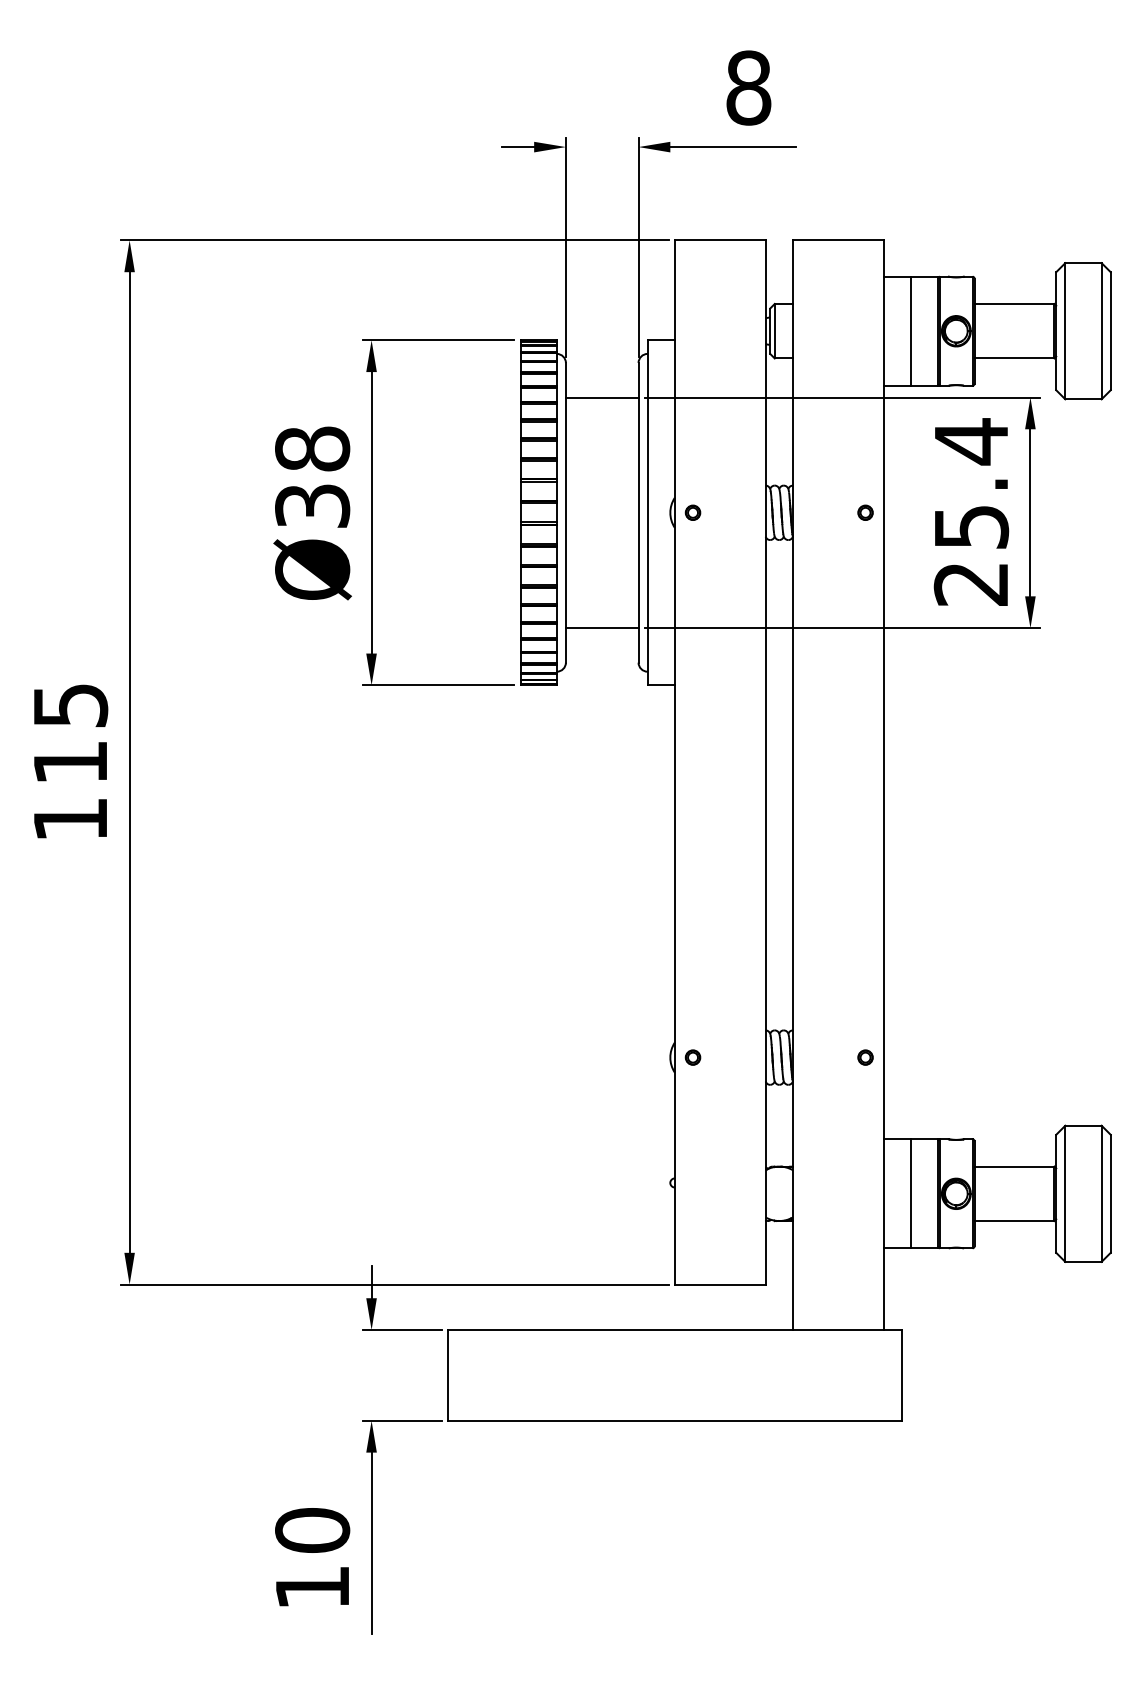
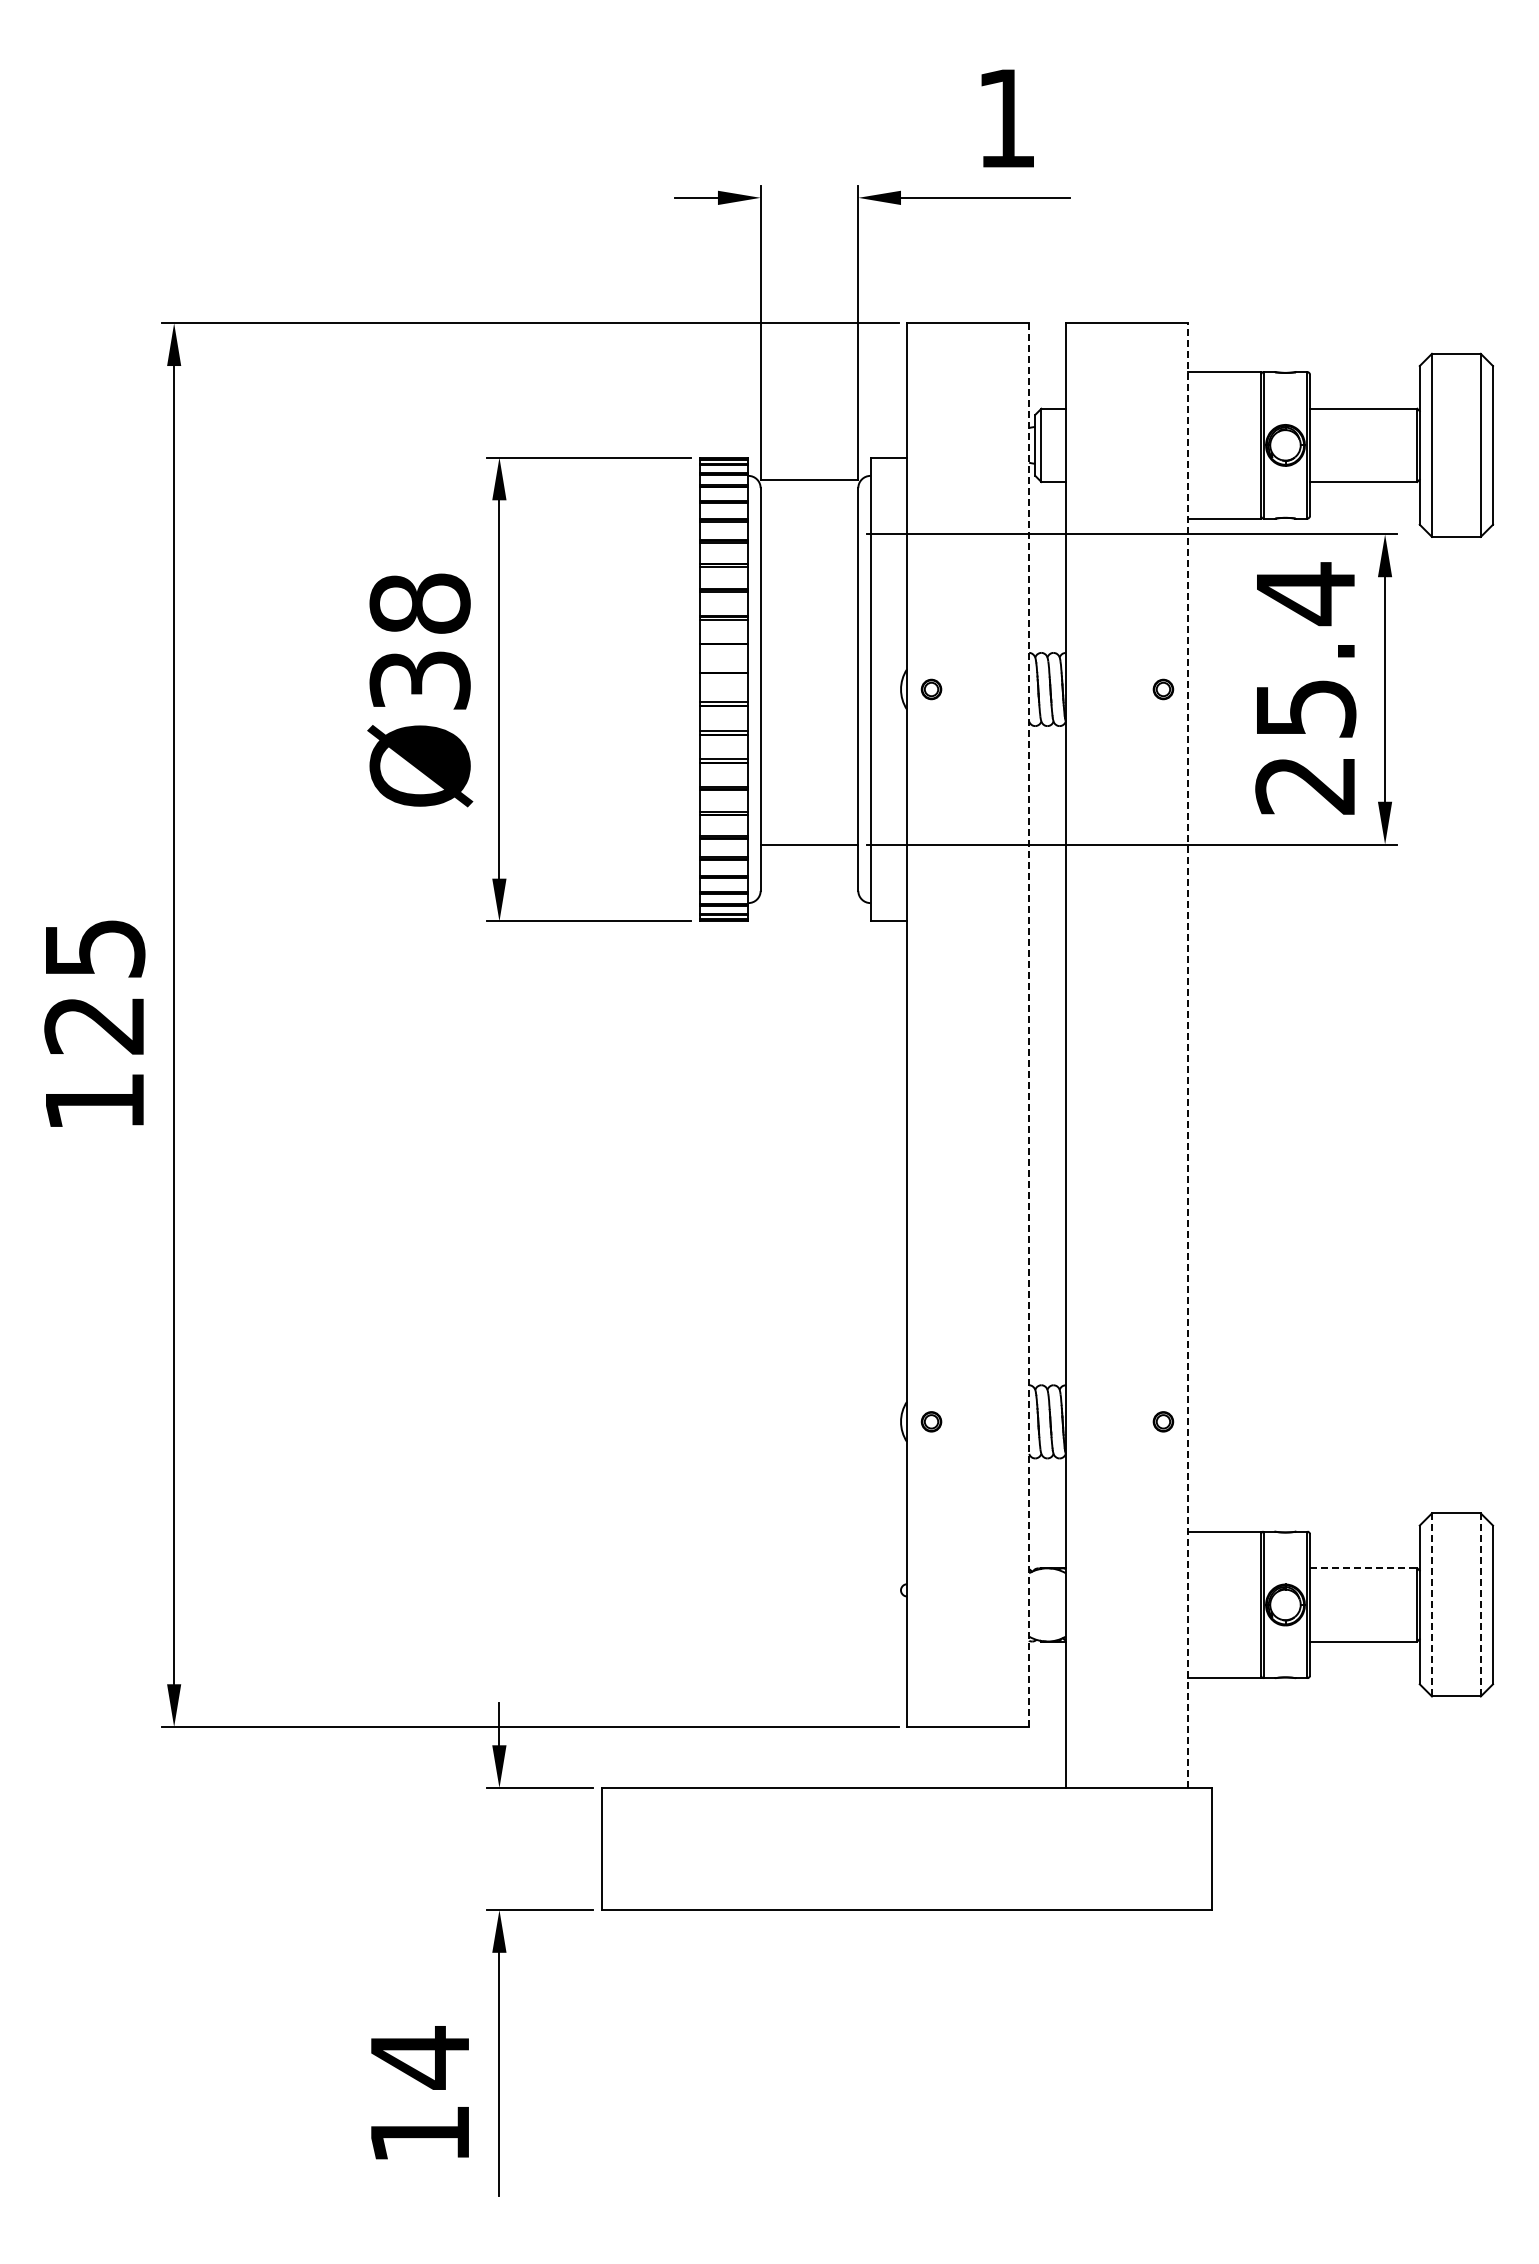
text: (748, 88) -> (1006, 118), 8 -> 1
line: (910, 331) -> (1224, 445), removed
line: (602, 397) -> (809, 480), moved
line: (538, 481) -> (723, 647), removed
line: (538, 503) -> (723, 676), removed
text: (69, 762) -> (93, 1025), 115 -> 125
line: (765, 762) -> (1029, 1025), solid -> dashed
line: (883, 785) -> (1187, 1055), solid -> dashed
line: (1014, 1166) -> (1363, 1568), solid -> dashed
line: (910, 1193) -> (1224, 1604), removed
line: (1064, 1193) -> (1431, 1604), solid -> dashed
line: (1101, 1193) -> (1480, 1604), solid -> dashed
text: (312, 1530) -> (419, 2057), 10 -> 14

